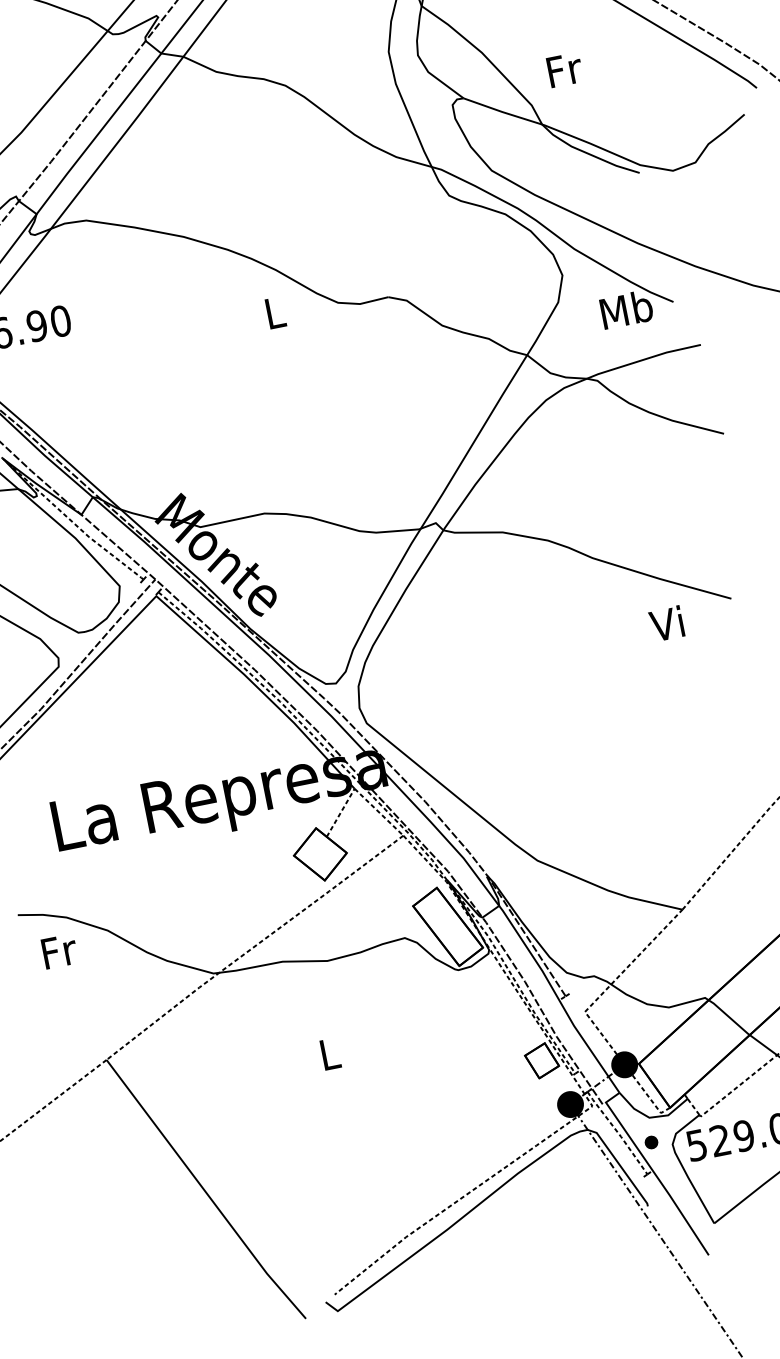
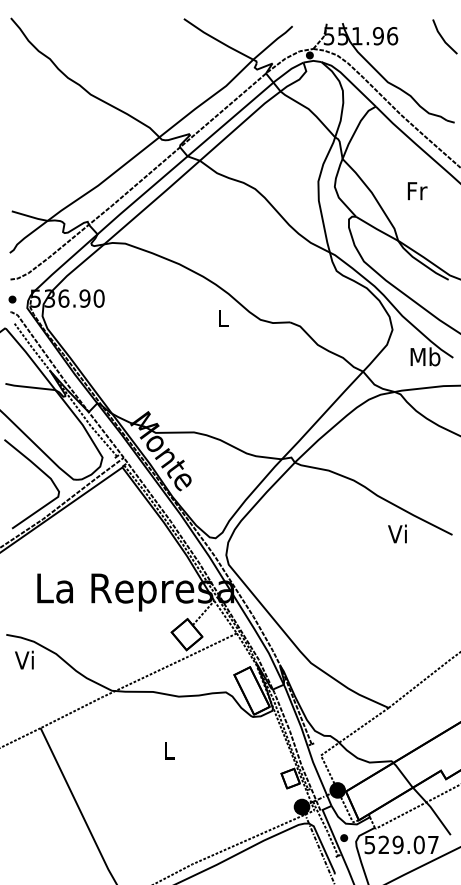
text: (564, 70) -> (417, 191), moved
text: (666, 623) -> (397, 533), moved
text: (58, 950) -> (25, 659), Fr -> Vi

